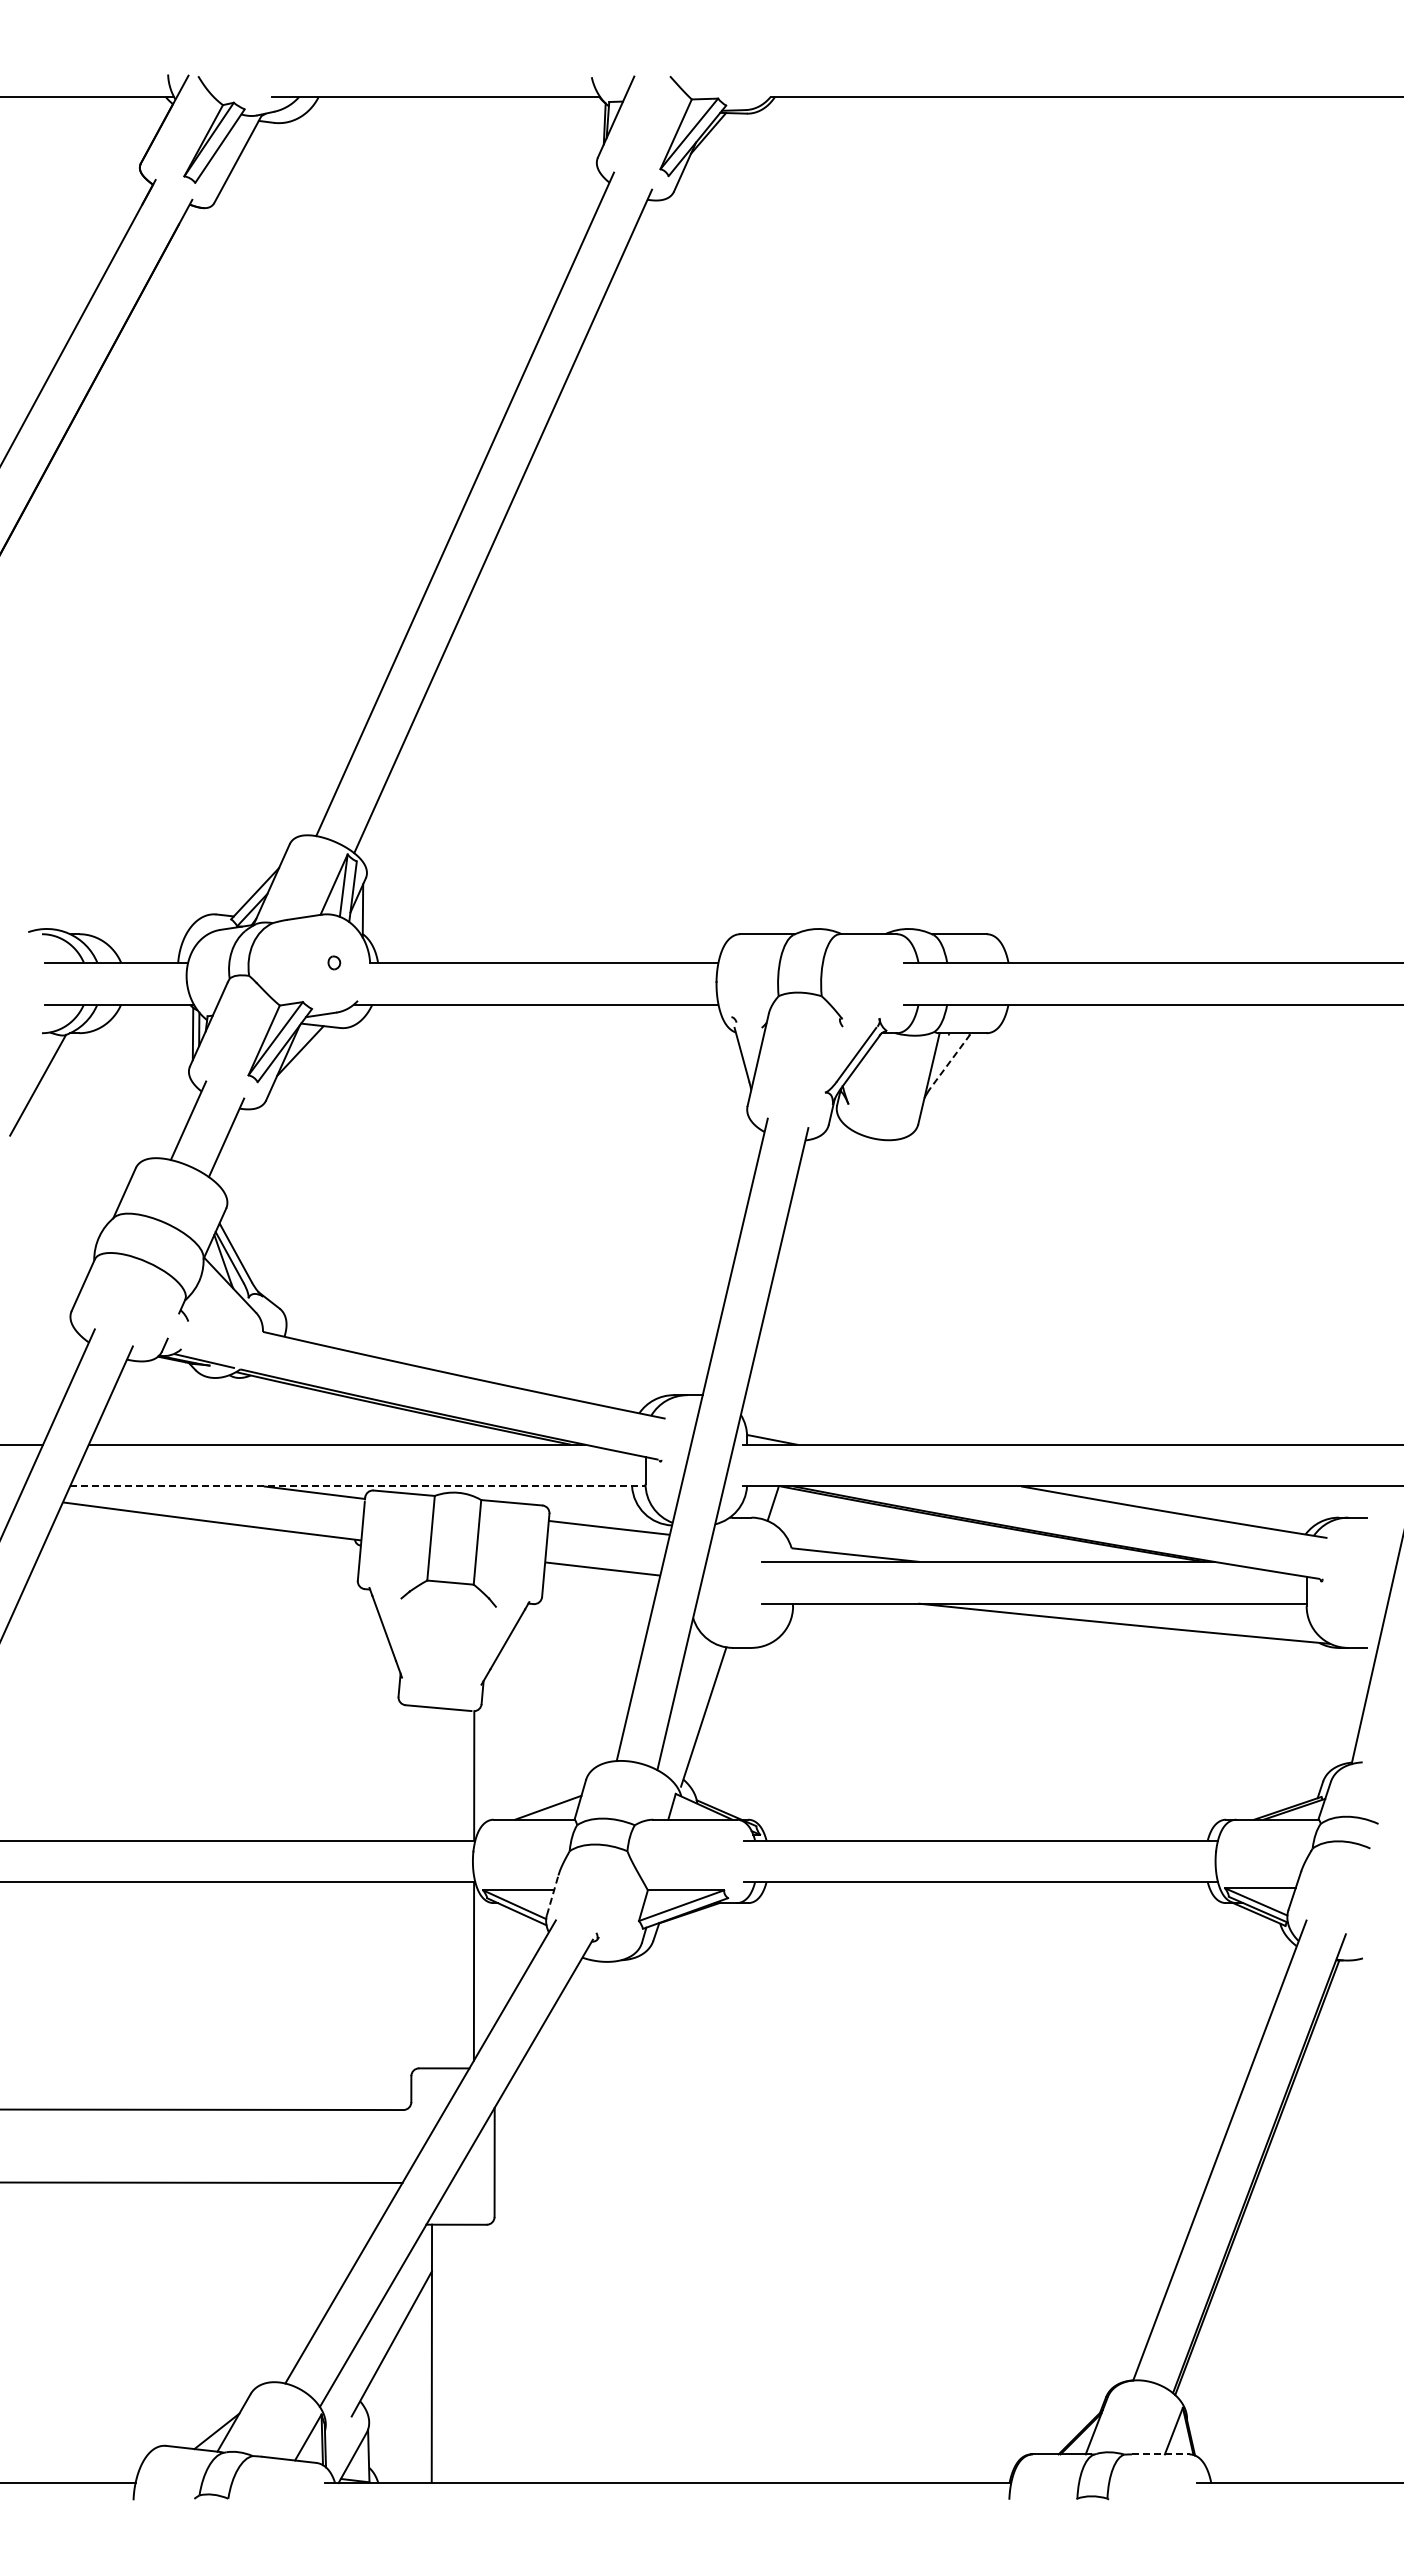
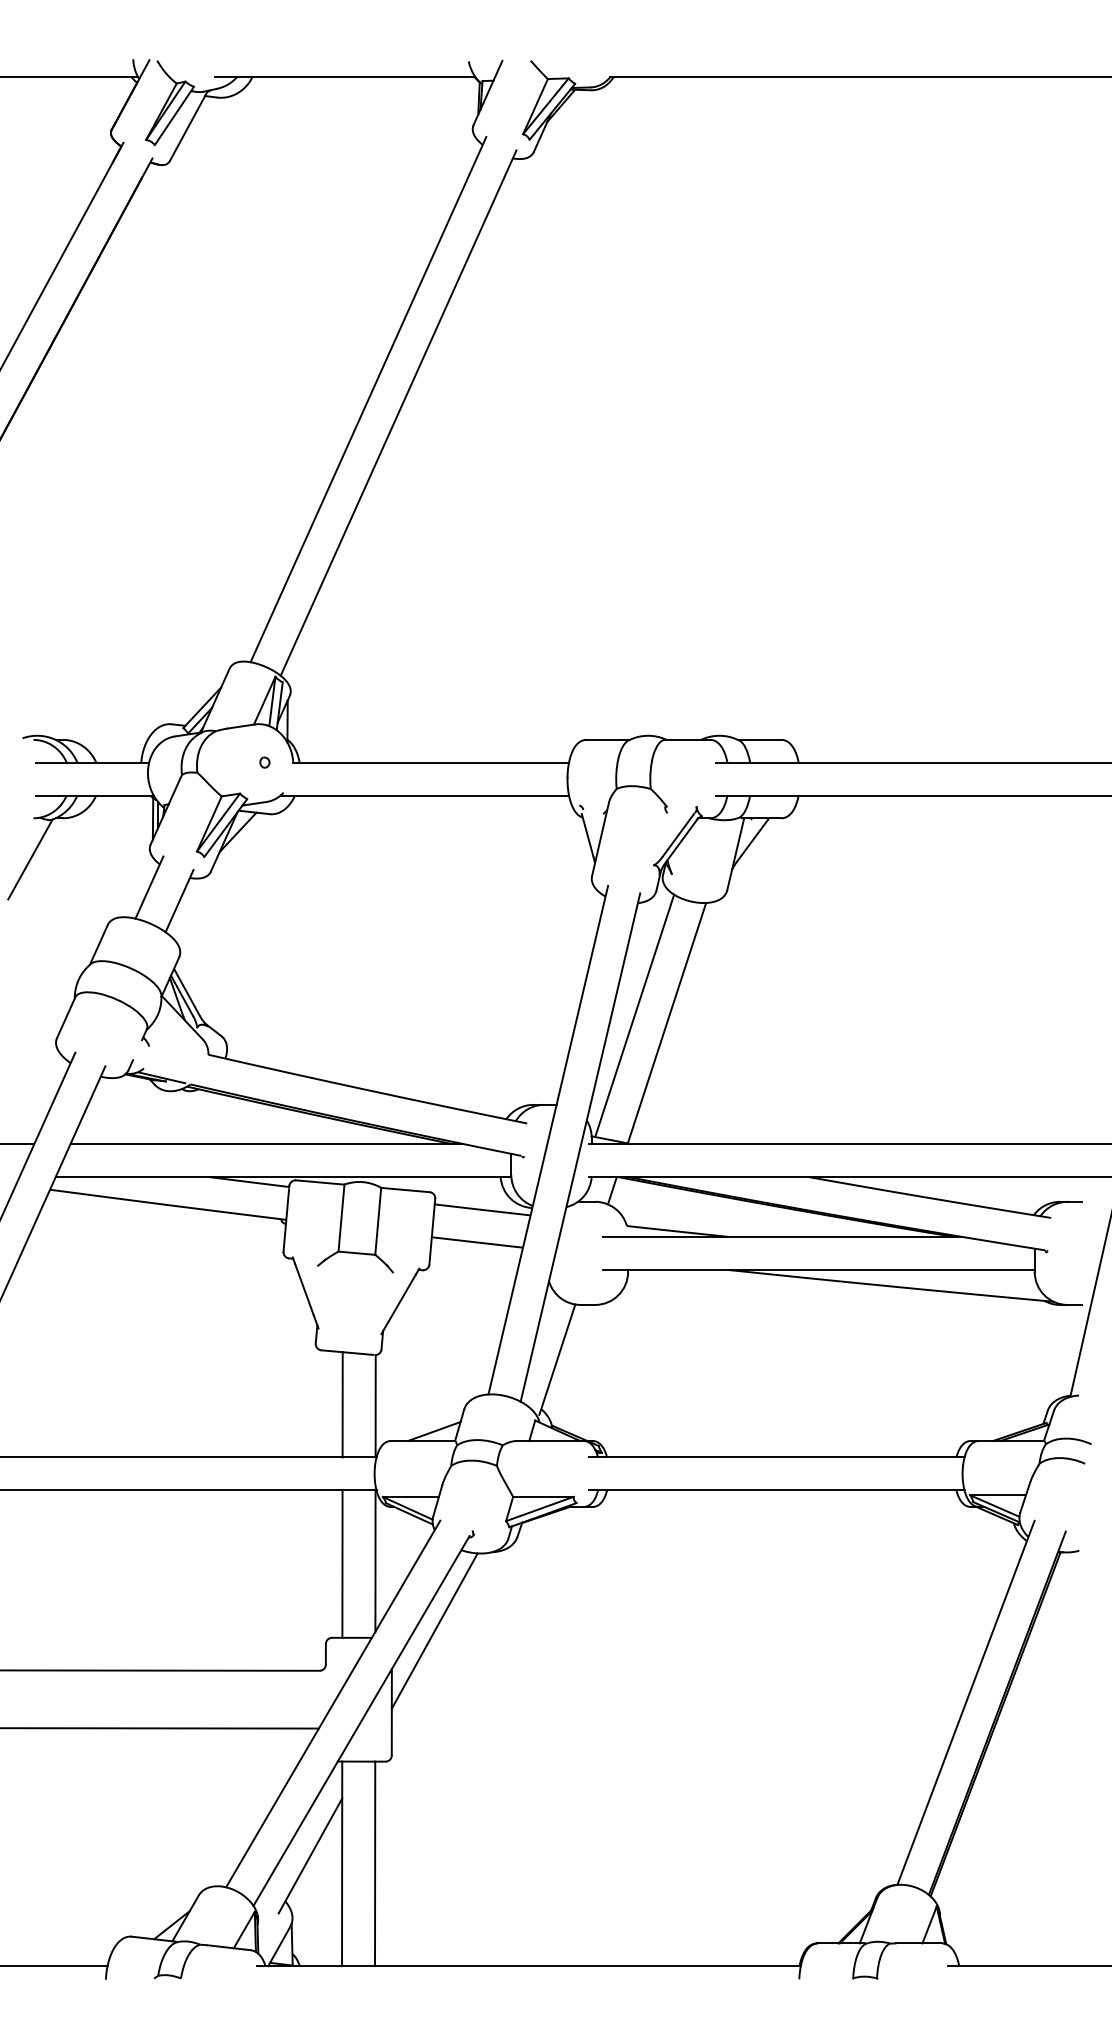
line: (950, 1061) -> (752, 840), dashed -> solid
line: (801, 1282) -> (634, 1015), added
line: (841, 1291) -> (666, 1022), added
line: (357, 1486) -> (283, 1177), dashed -> solid
line: (432, 1773) -> (342, 1404), added
line: (552, 1895) -> (437, 1500), dashed -> solid
line: (432, 1975) -> (342, 1564), added
line: (548, 2059) -> (434, 1630), added
line: (473, 2353) -> (375, 1863), added
line: (1160, 2454) -> (918, 1943), dashed -> solid

